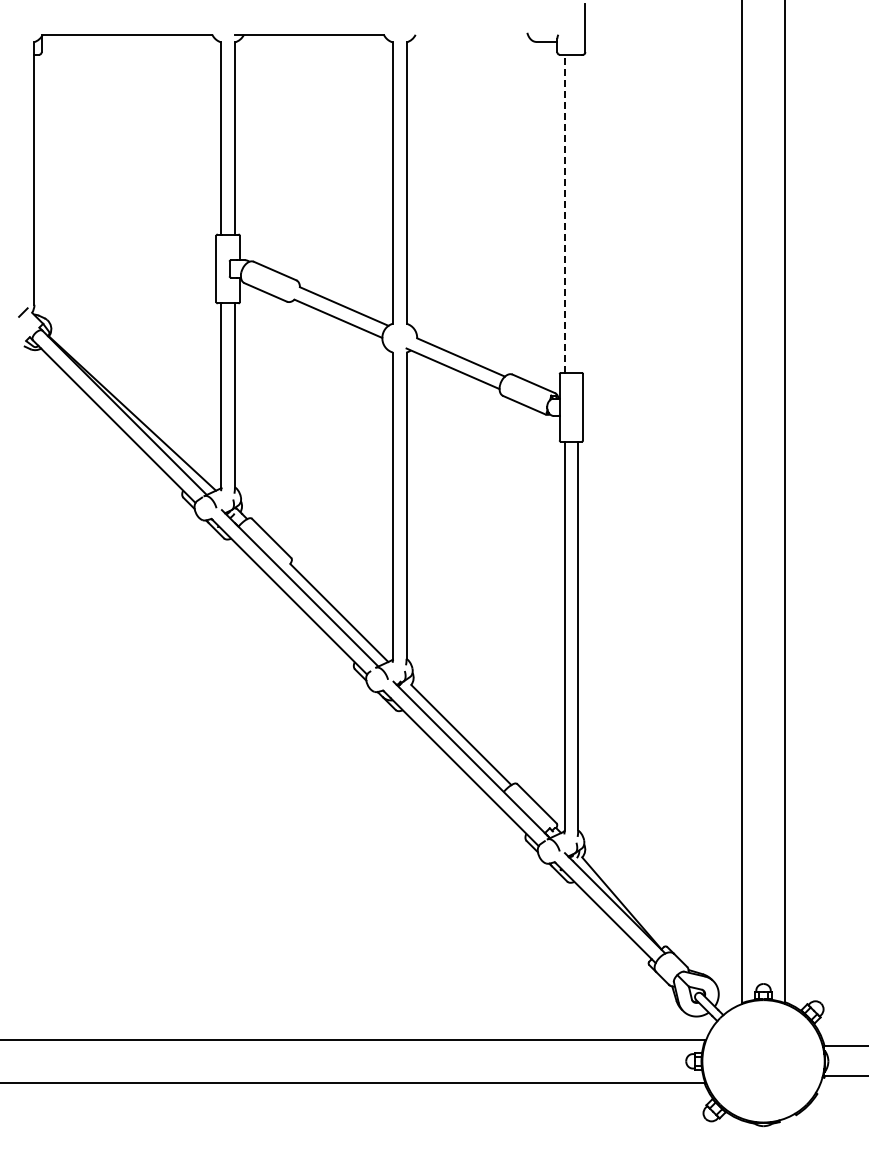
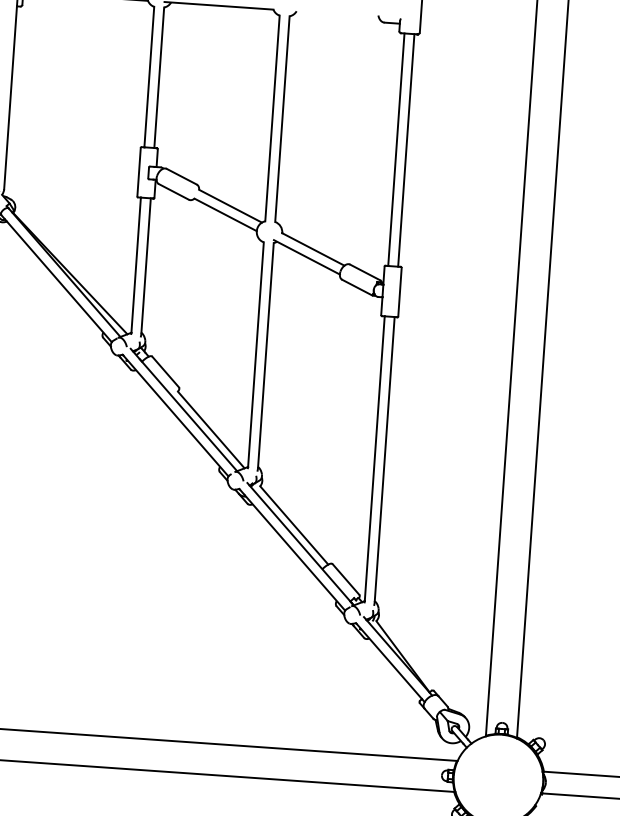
line: (564, 213) -> (396, 149), dashed -> solid
line: (578, 213) -> (406, 150), added

